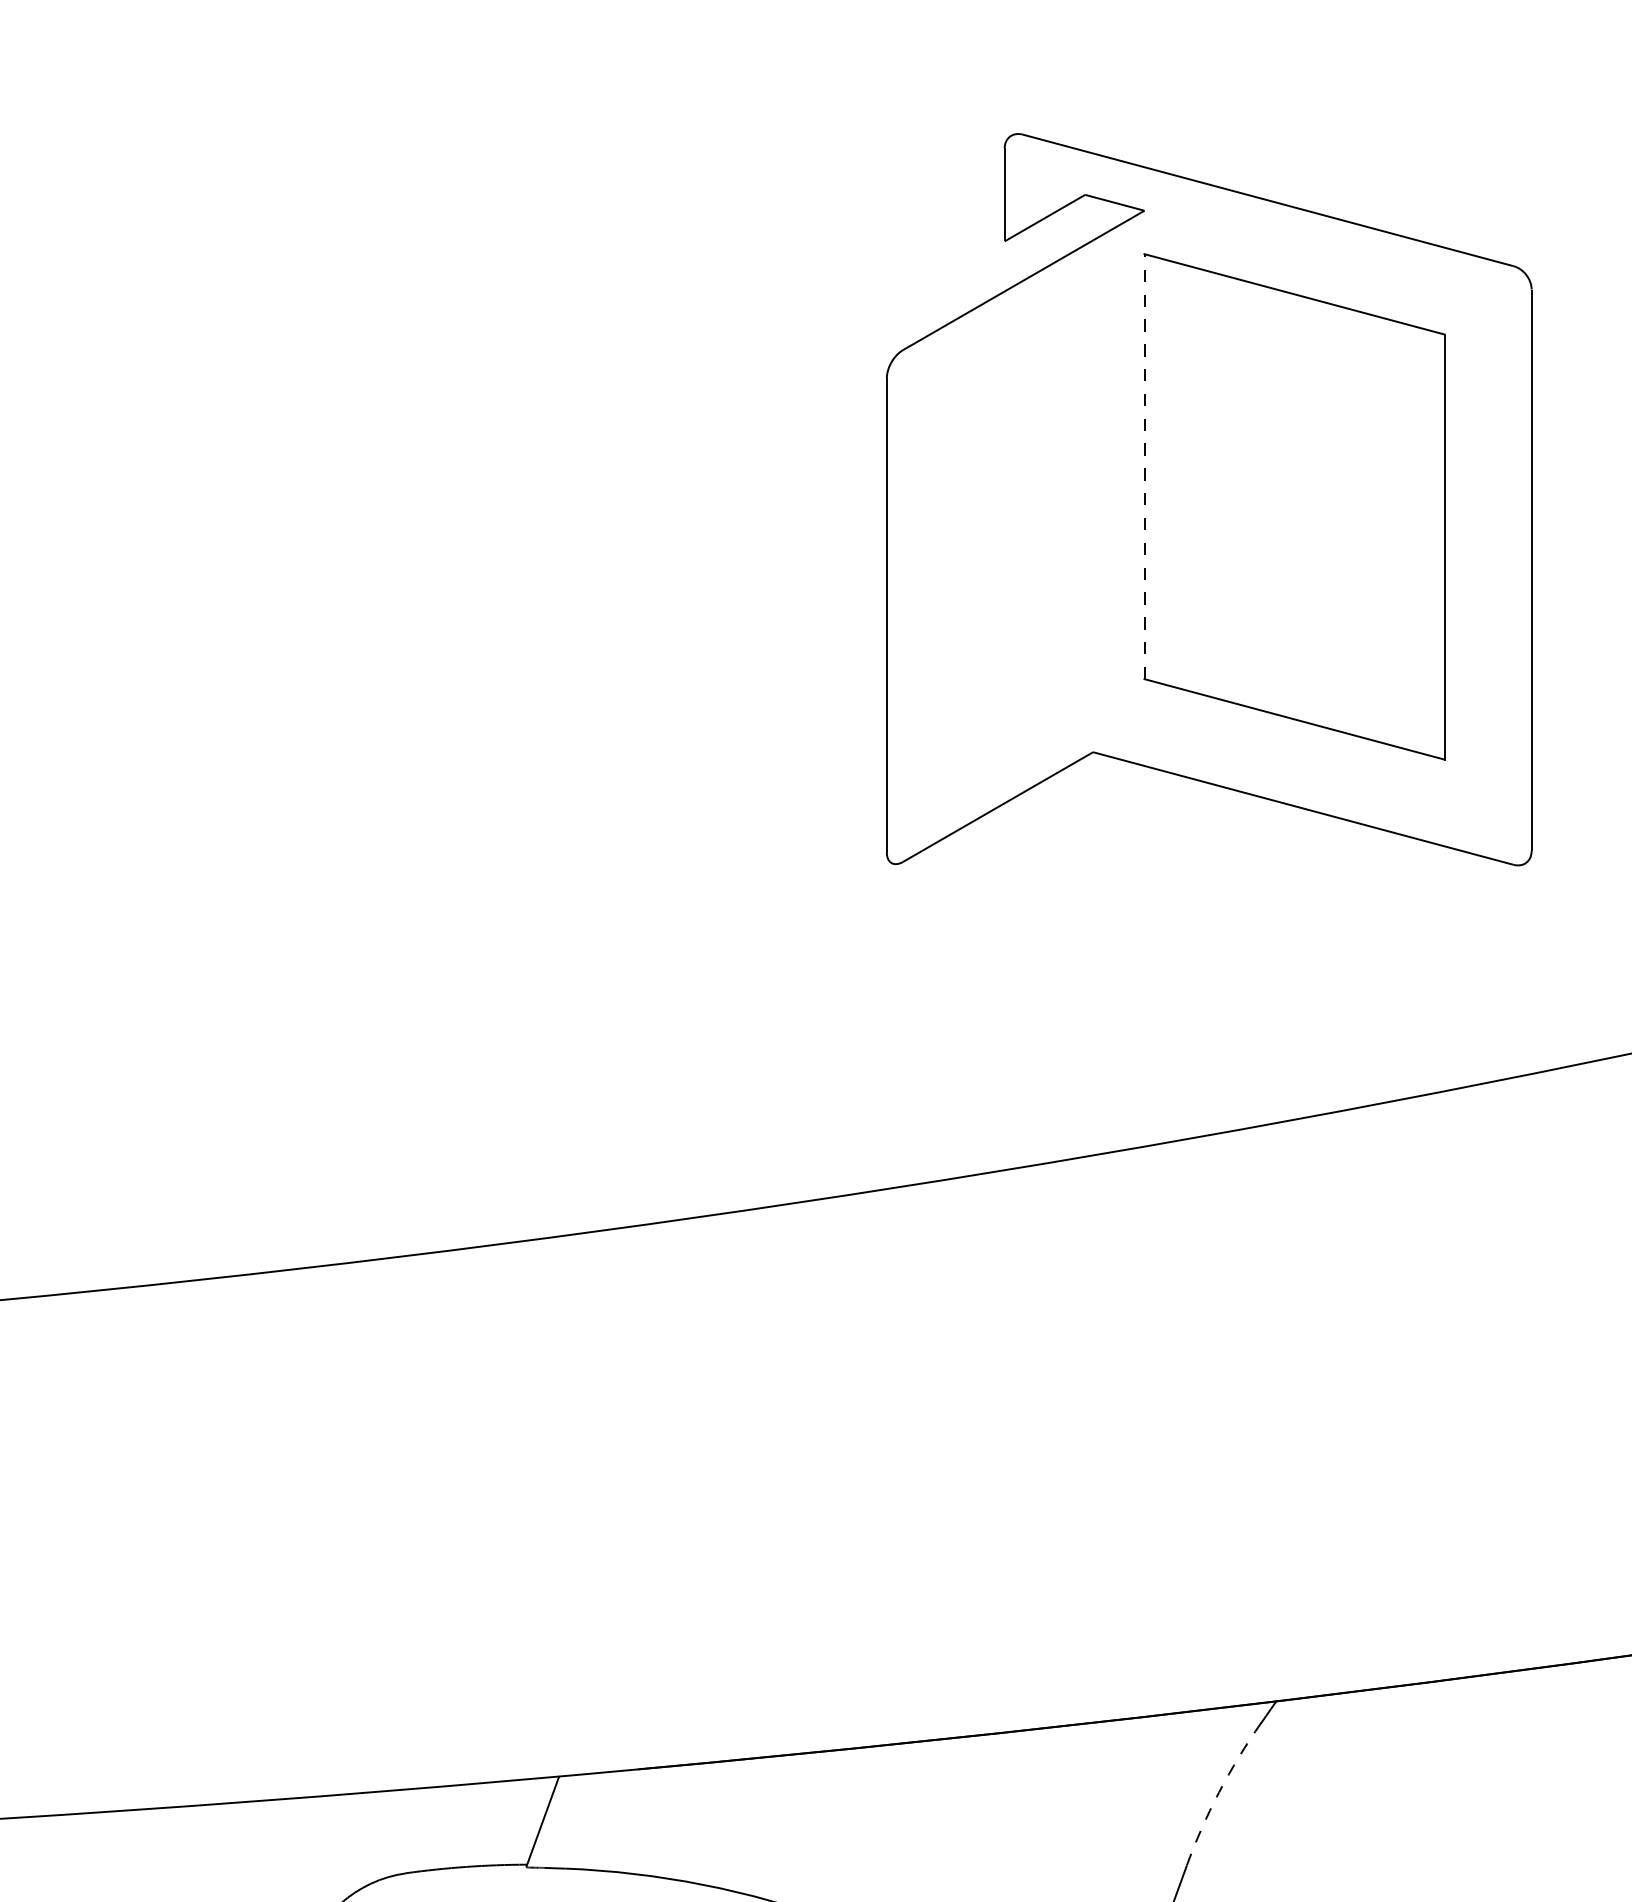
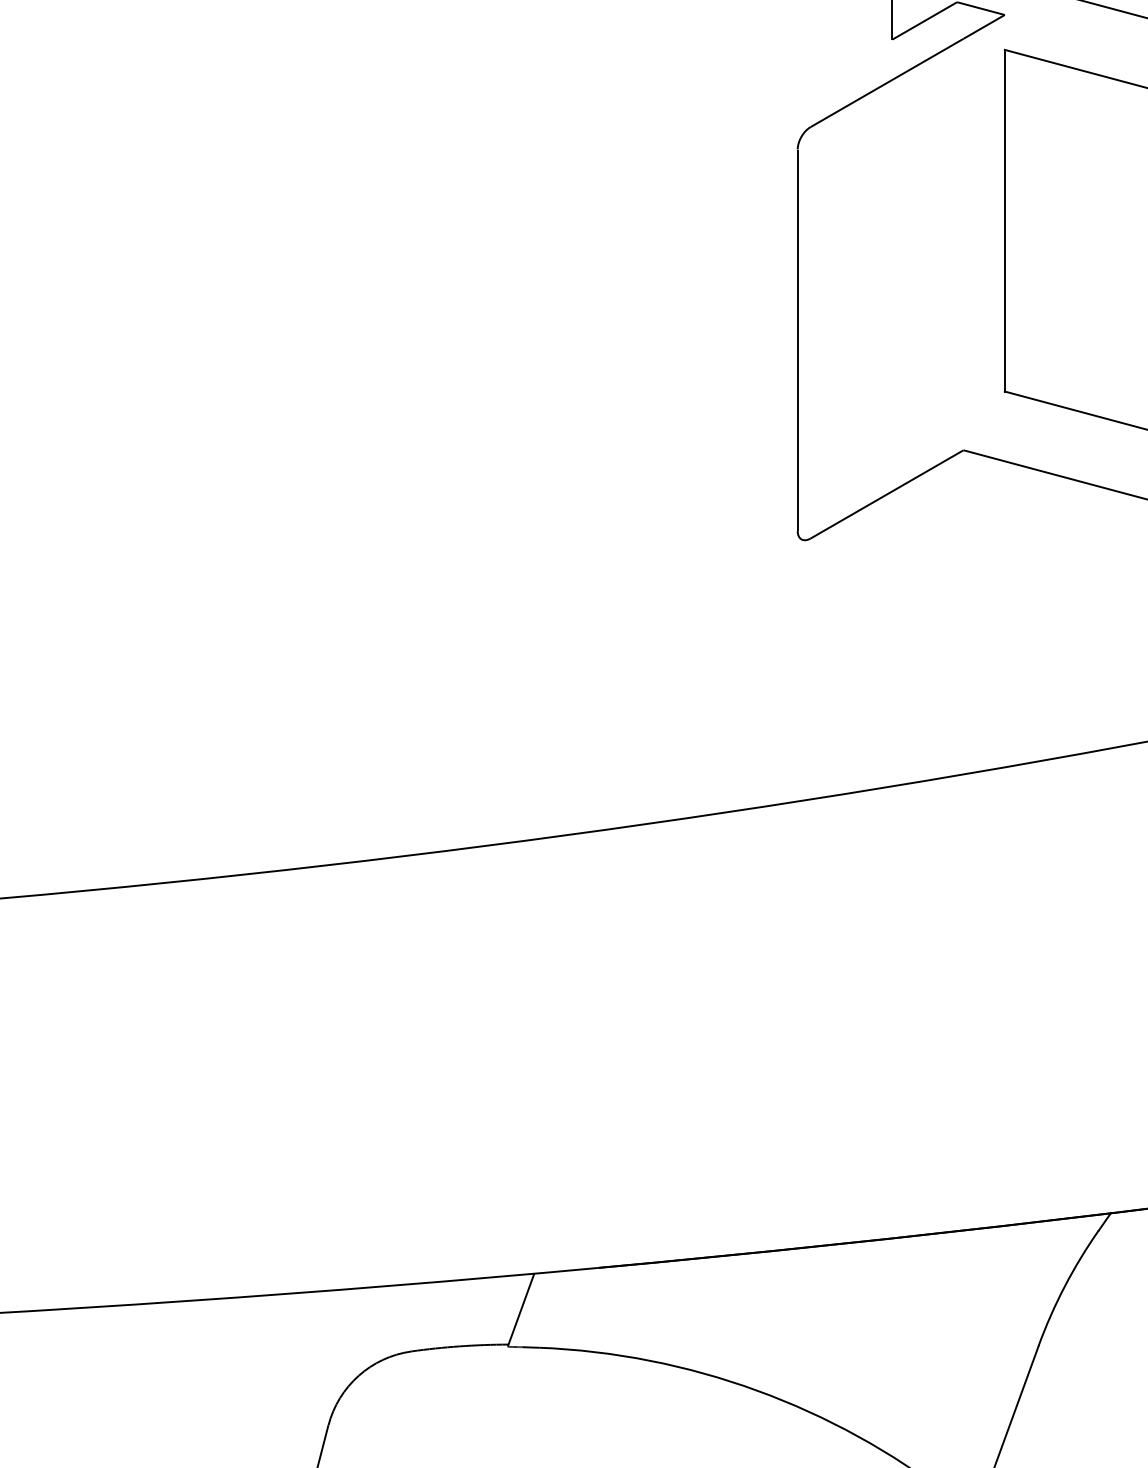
line: (1144, 466) -> (1004, 220), dashed -> solid
arc: (1219, 1792) -> (1065, 1286), dashed -> solid

